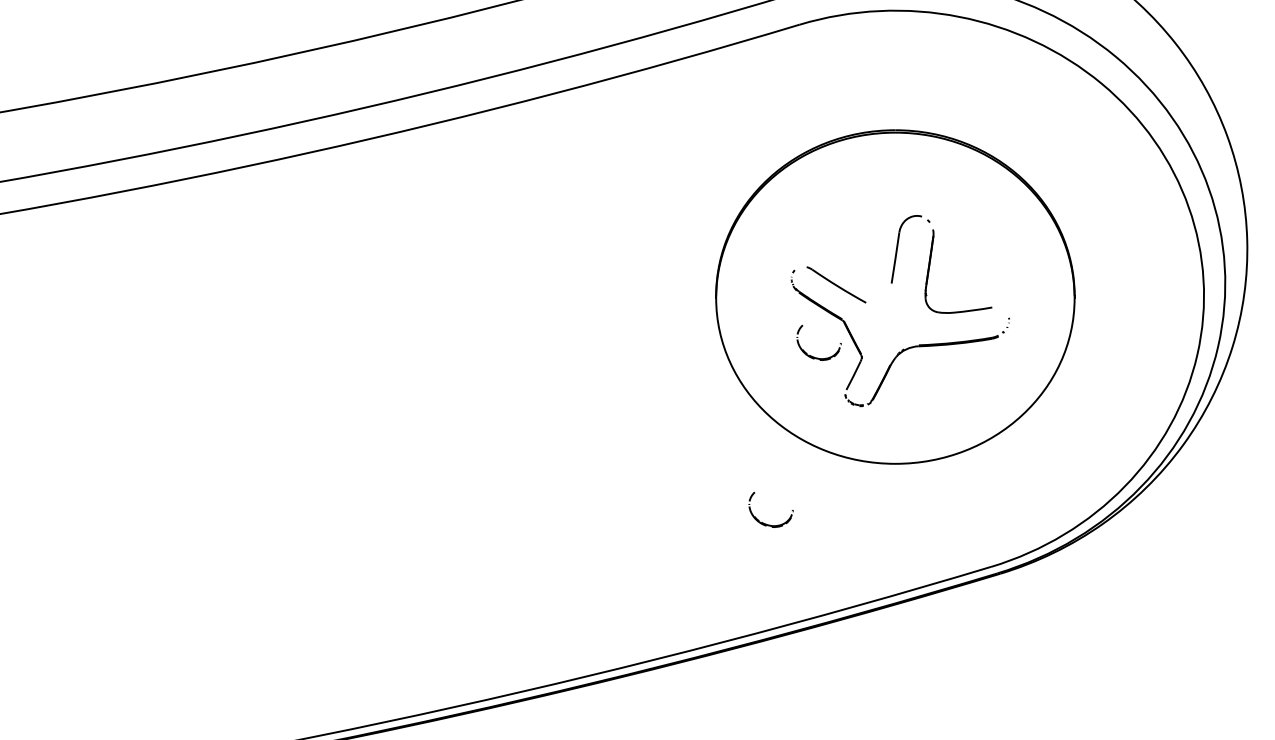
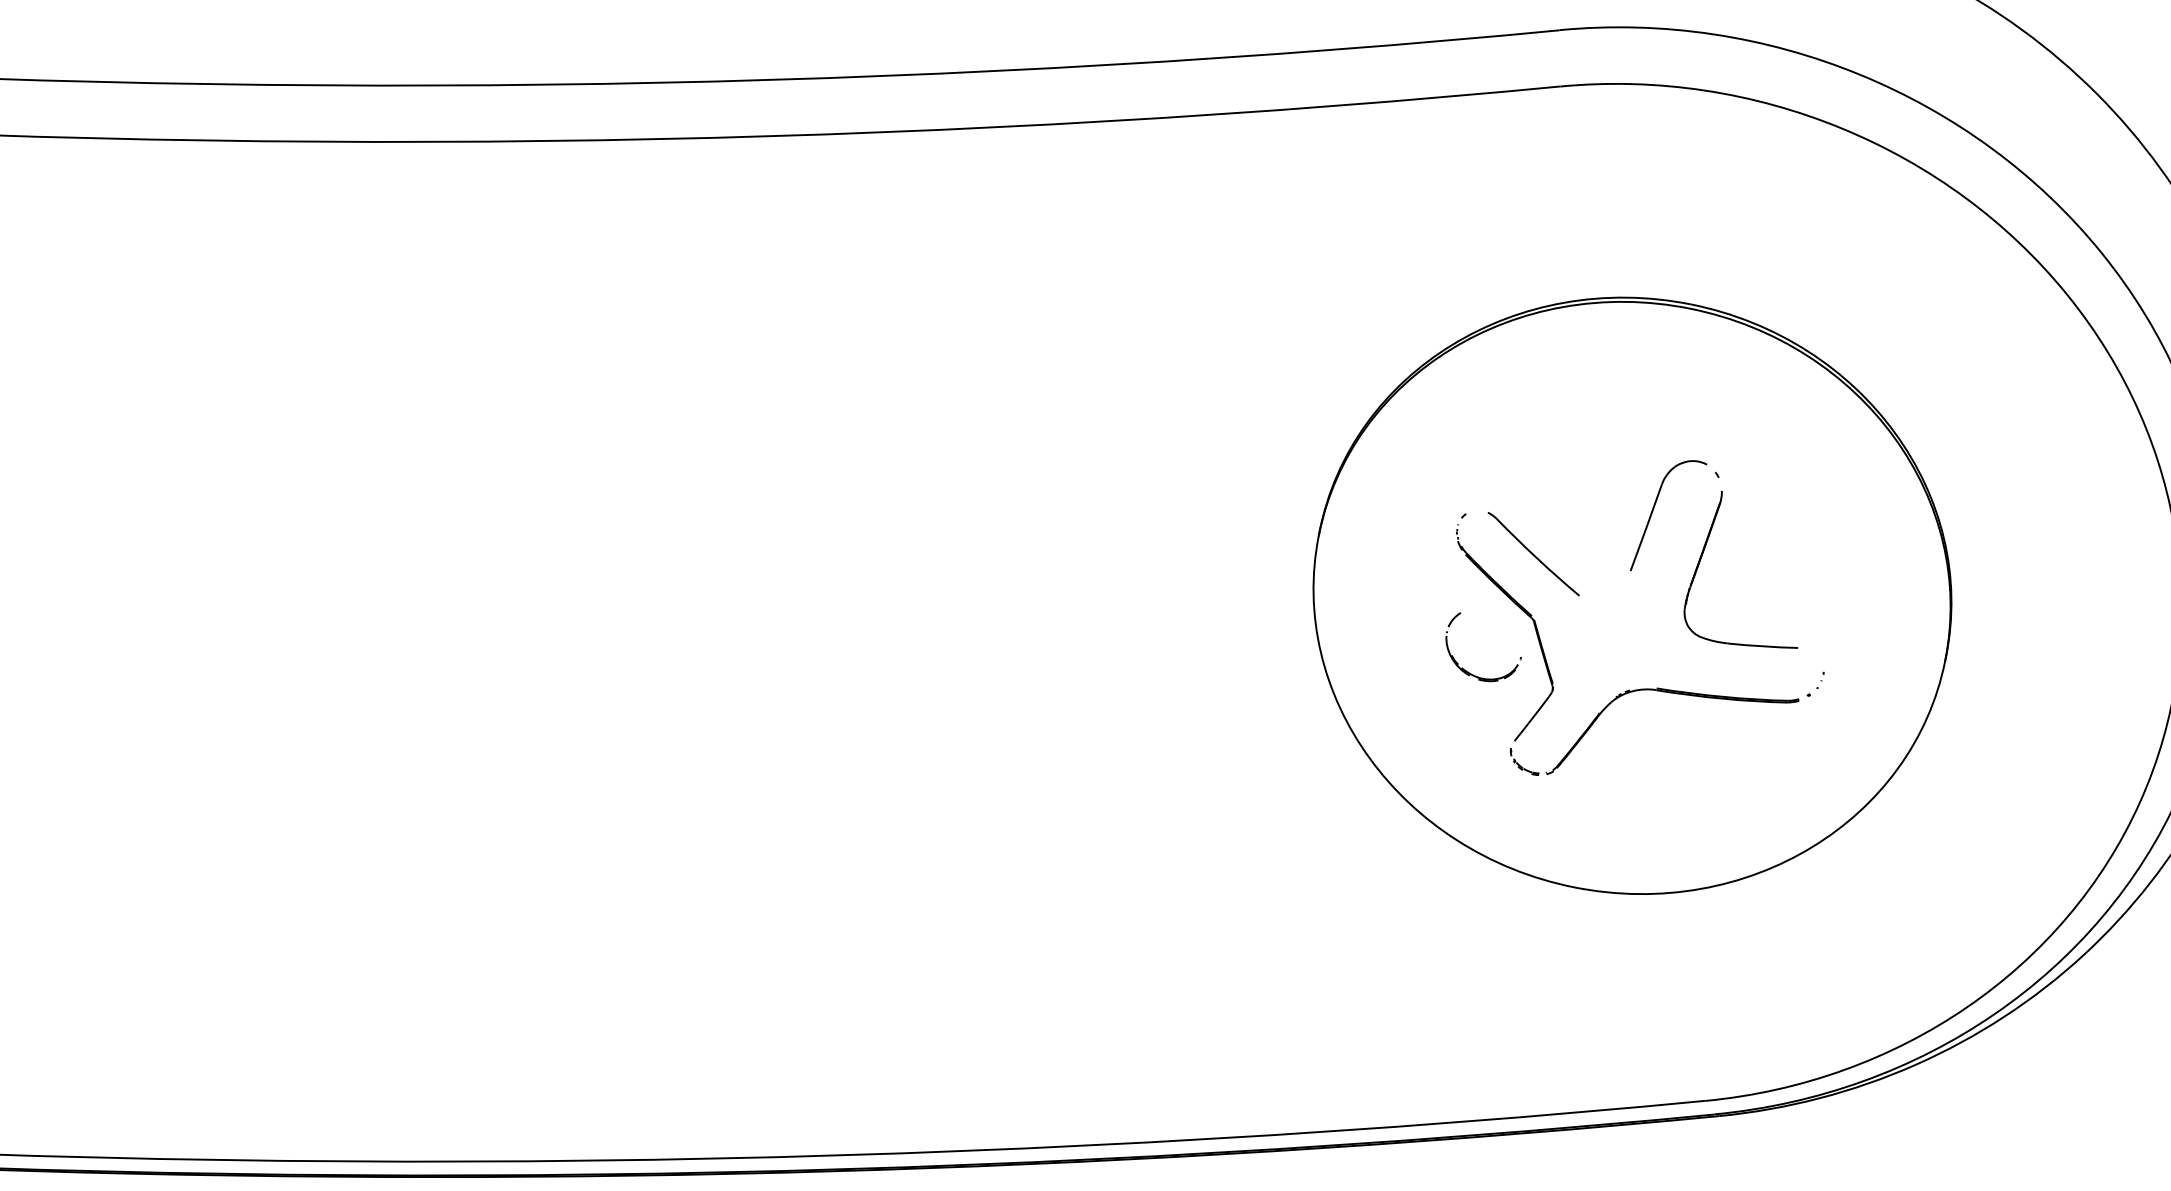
part: (766, 523) -> (1328, 946), removed

